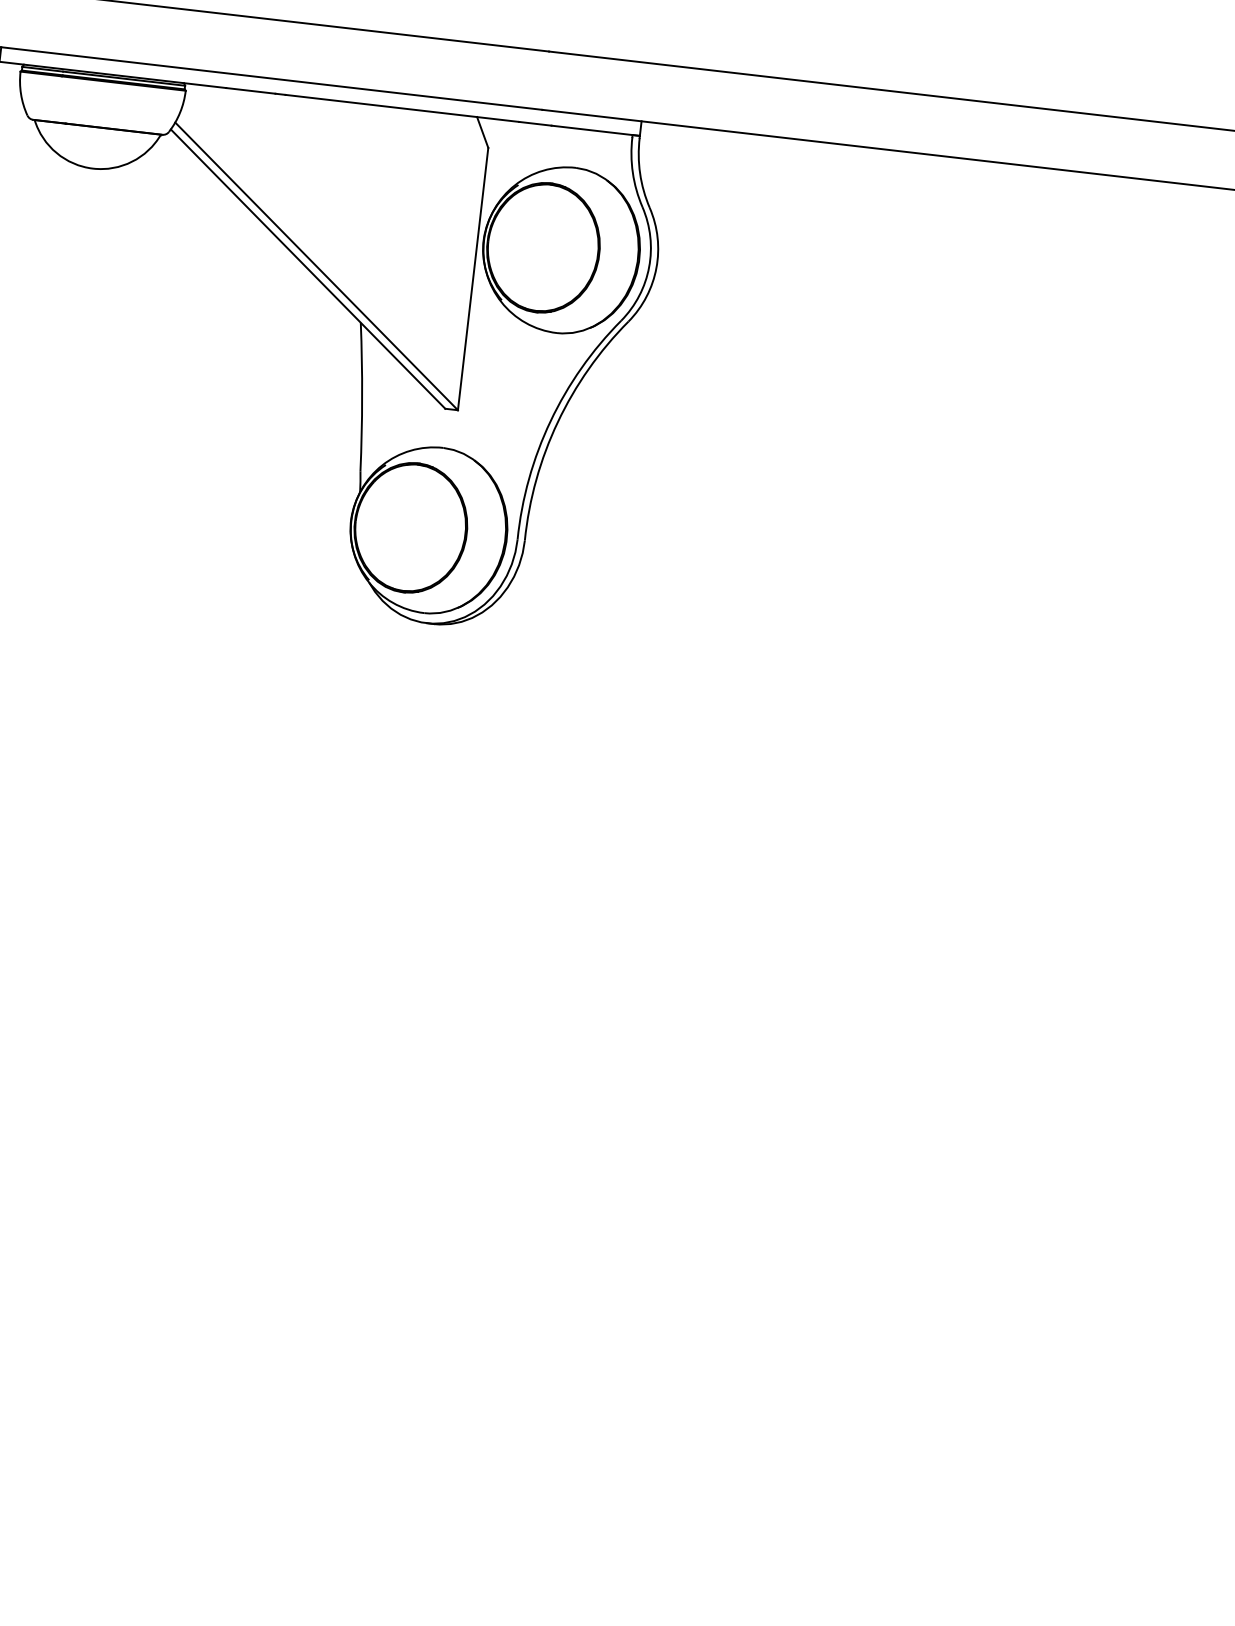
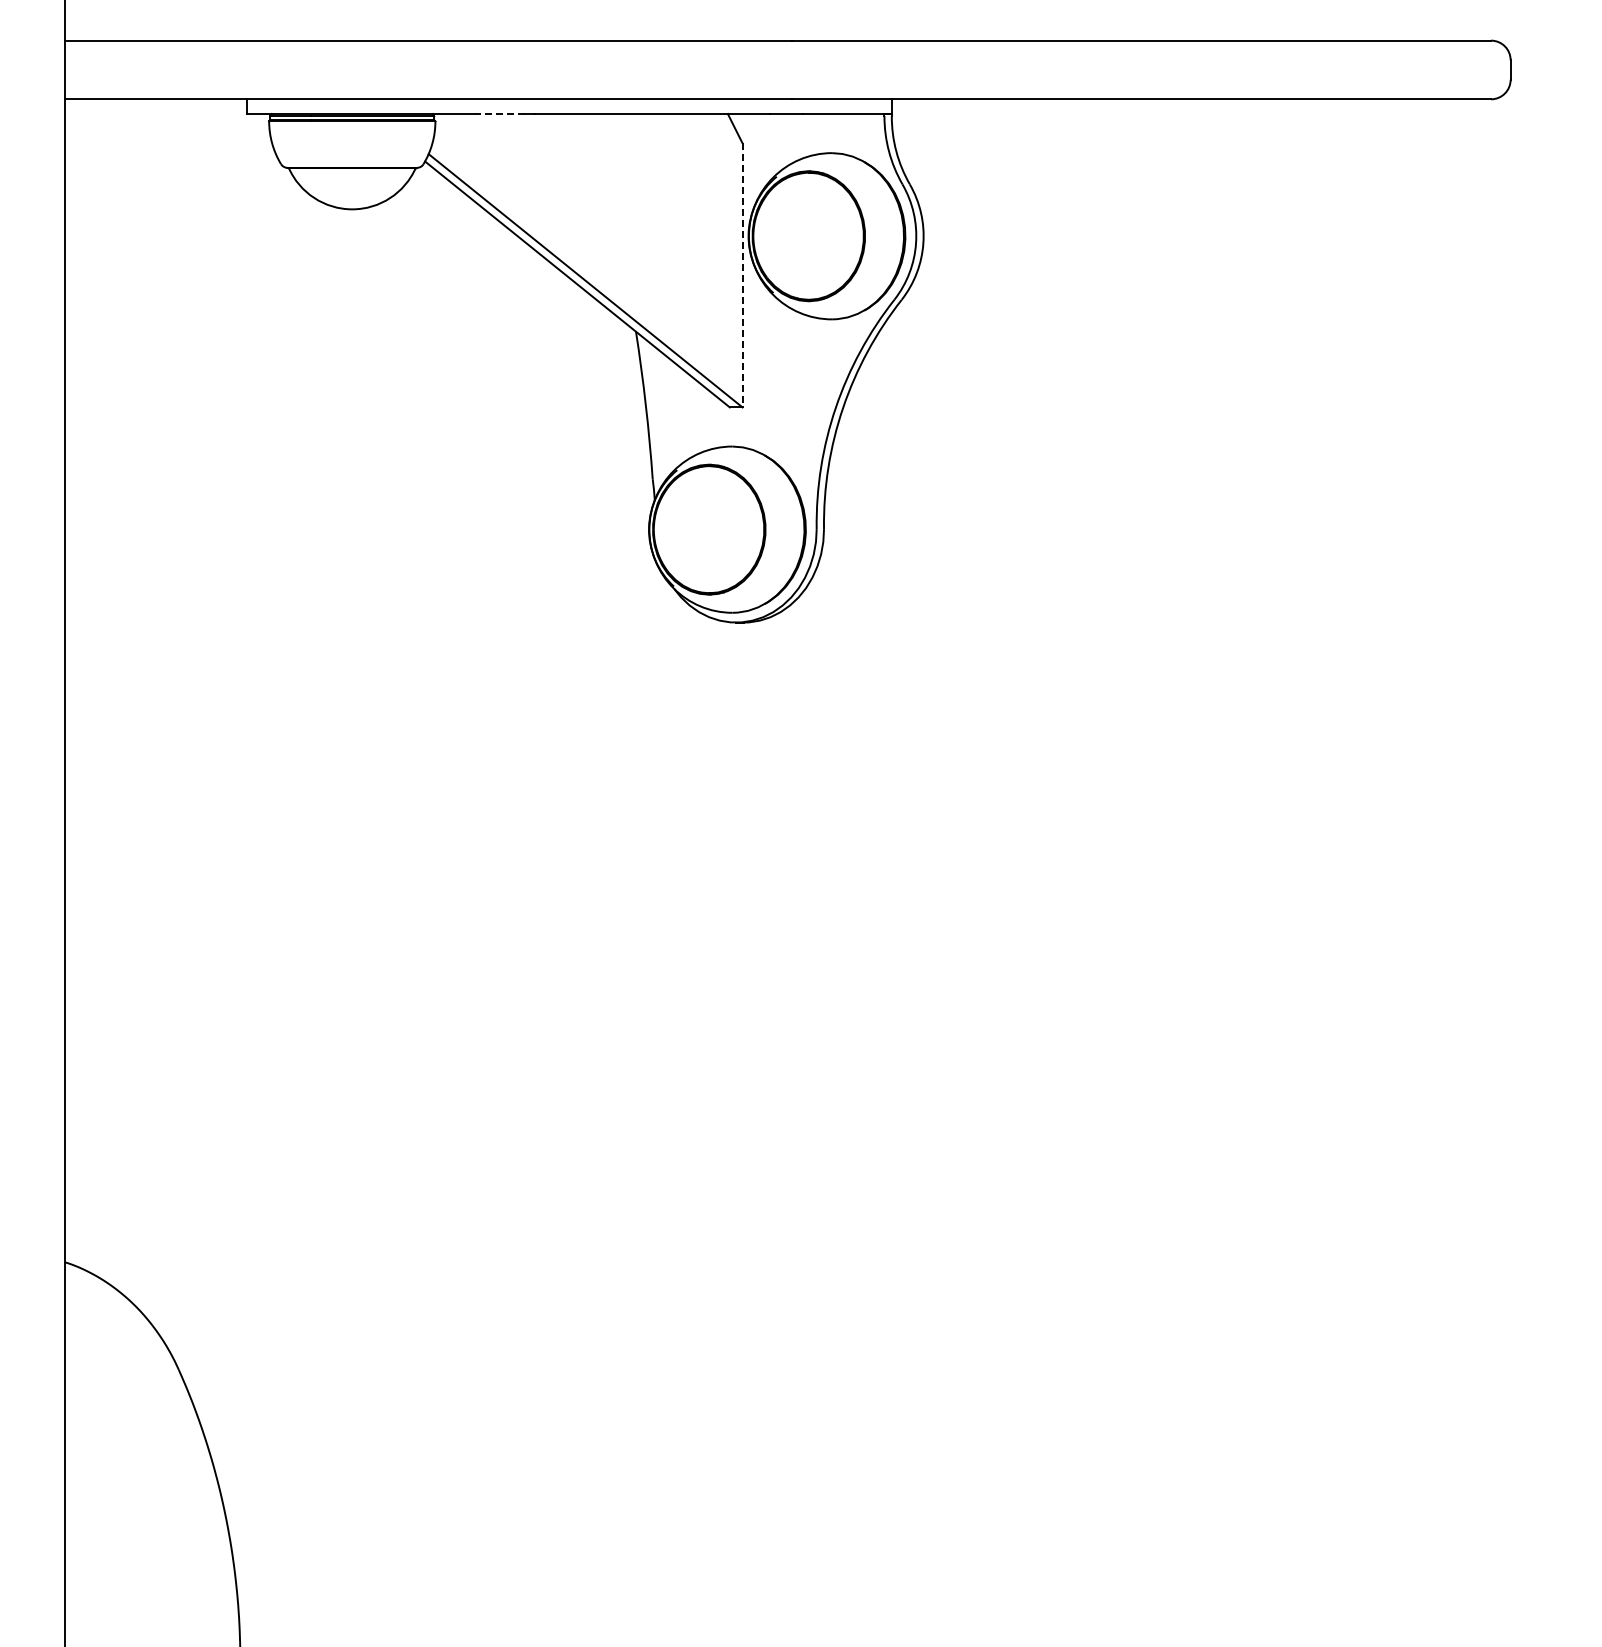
line: (251, 91) -> (500, 114), solid -> dashed
line: (473, 279) -> (742, 275), solid -> dashed

